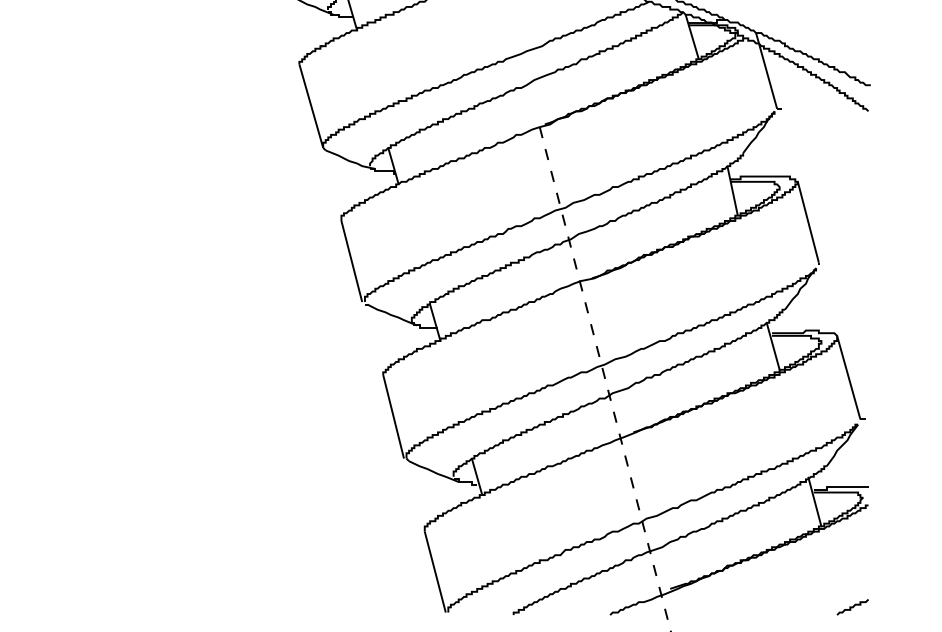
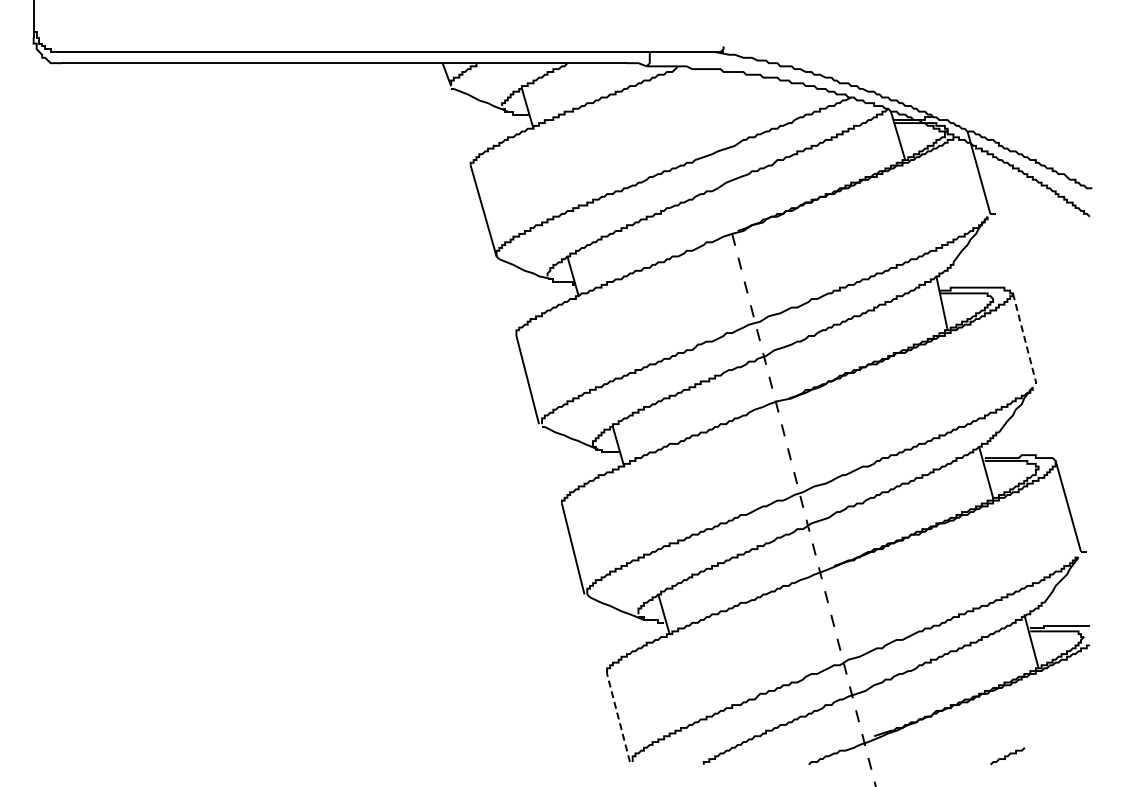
line: (808, 222) -> (1024, 337), solid -> dashed
line: (435, 571) -> (618, 717), solid -> dashed
curve: (852, 607) -> (1007, 756), moved

